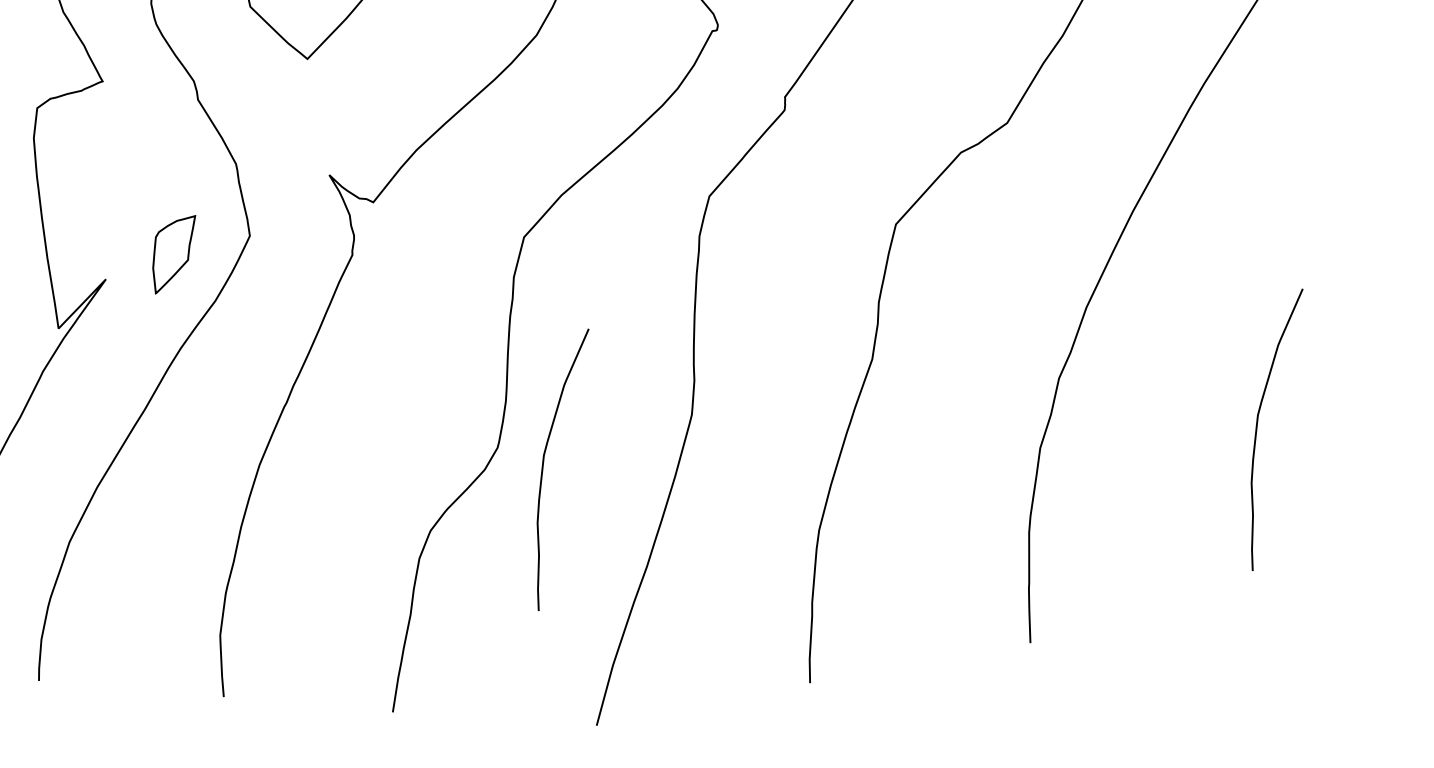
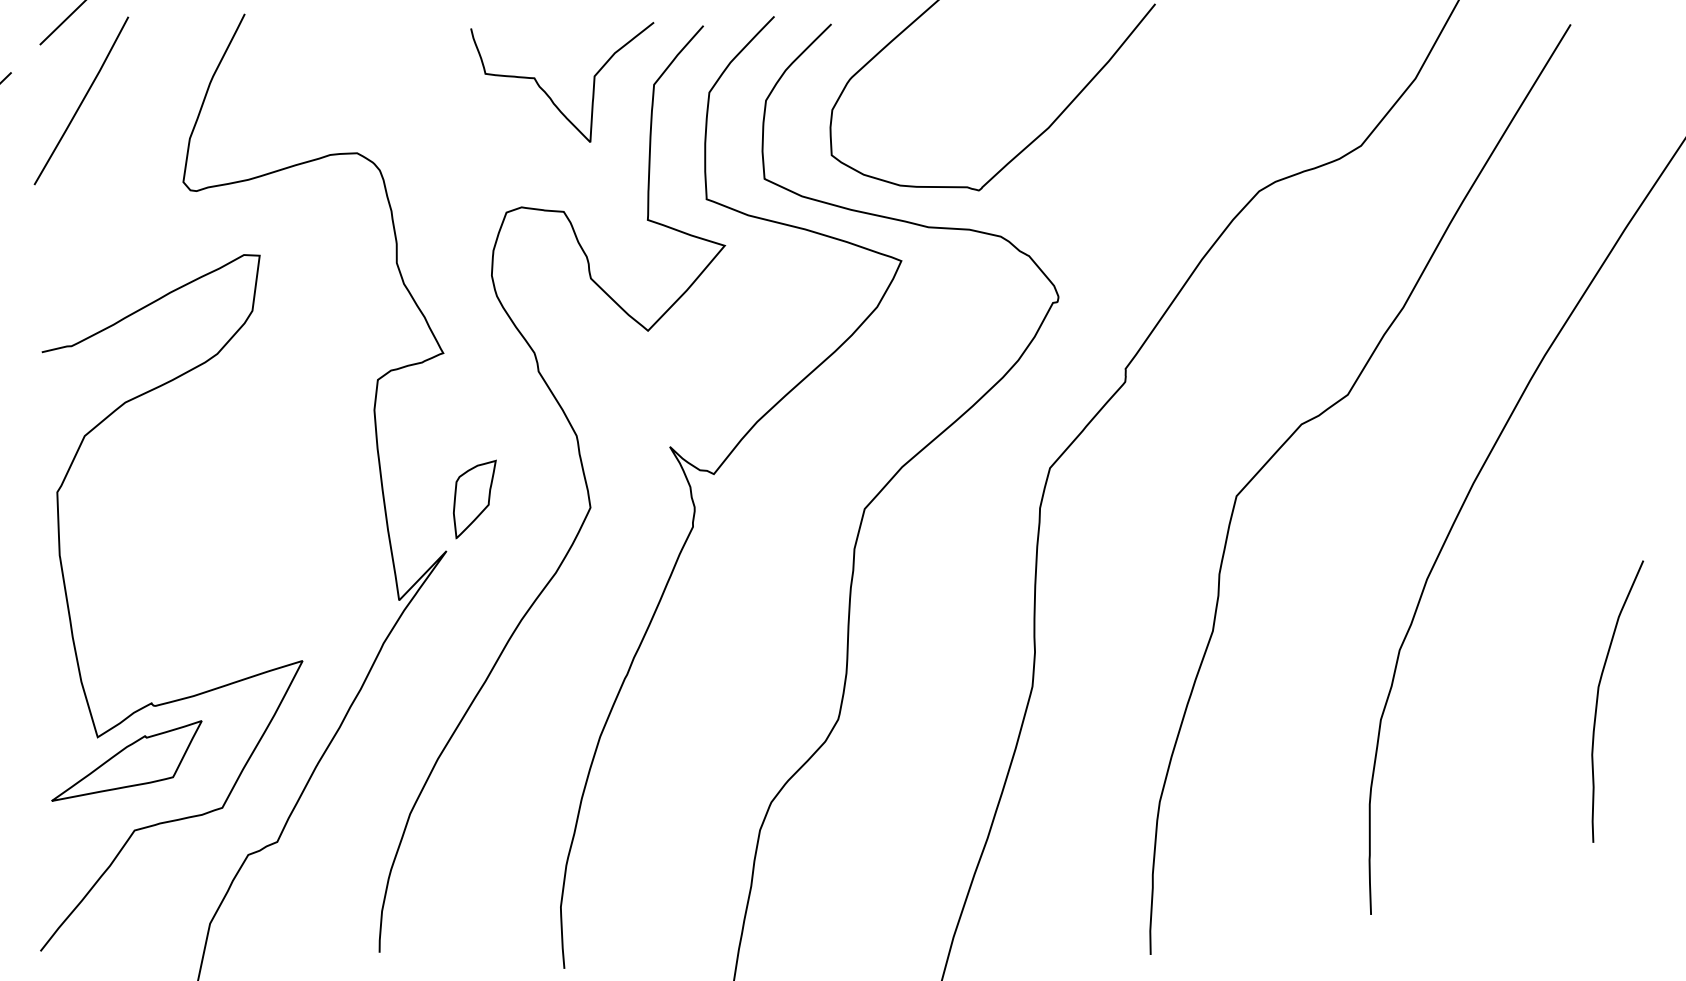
part: (173, 254) -> (474, 499), moved
curve: (543, 467) -> (884, 739), removed

